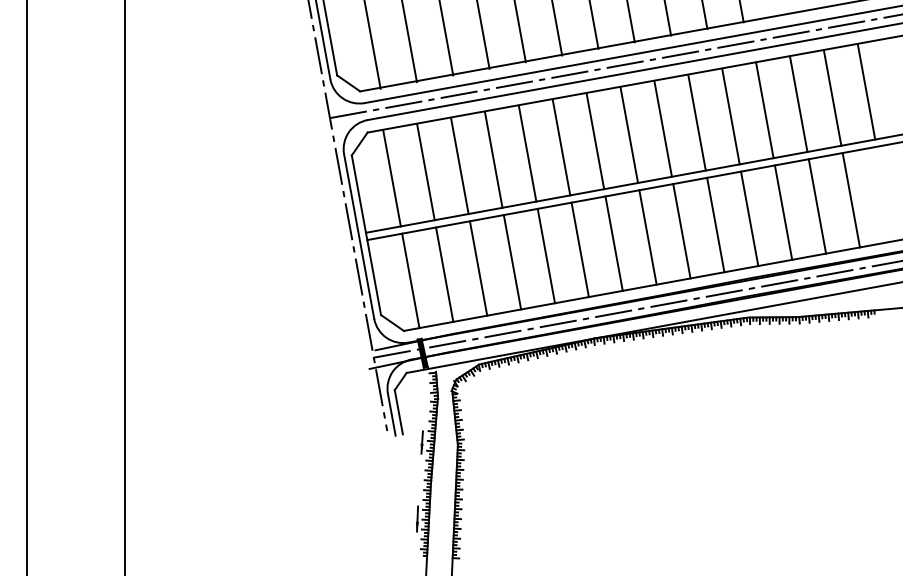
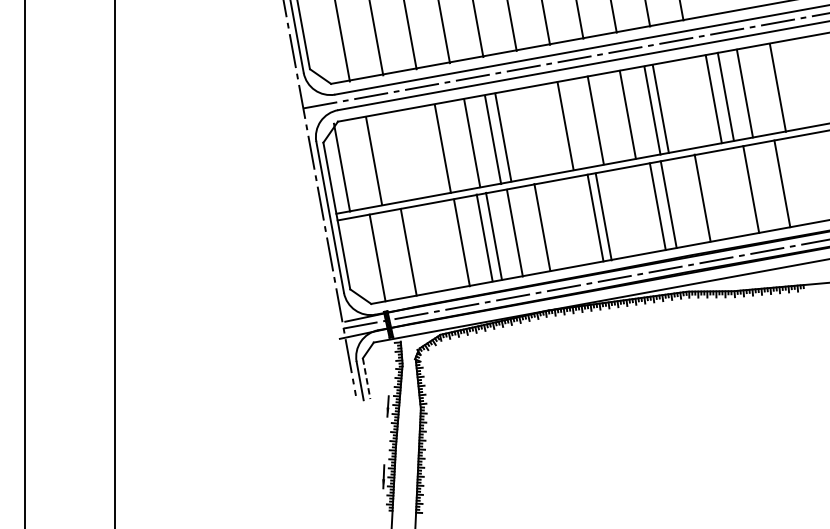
line: (866, 91) -> (777, 87), moved
line: (832, 97) -> (744, 93), moved
line: (798, 103) -> (713, 98), moved
line: (764, 110) -> (725, 96), moved
line: (730, 116) -> (652, 110), moved
line: (696, 122) -> (660, 108), moved
line: (662, 128) -> (627, 114), moved
line: (629, 135) -> (596, 120), moved
line: (595, 141) -> (565, 126), moved
line: (561, 147) -> (493, 140), moved
line: (527, 153) -> (503, 137), moved
line: (493, 159) -> (471, 142), moved
line: (459, 166) -> (442, 149), moved
line: (425, 172) -> (373, 161), moved
line: (391, 178) -> (341, 167), moved
line: (783, 212) -> (702, 197), moved
line: (749, 218) -> (668, 204), moved
line: (681, 231) -> (603, 217), moved
line: (613, 243) -> (541, 227), moved
line: (579, 249) -> (514, 232), moved
line: (546, 255) -> (484, 237), moved
line: (512, 262) -> (494, 236), moved
line: (478, 268) -> (461, 242), moved
line: (398, 412) -> (366, 378), solid -> dashed

